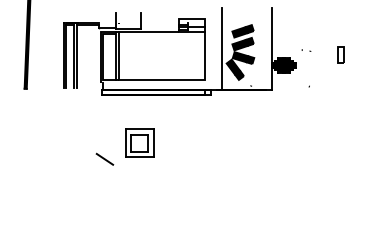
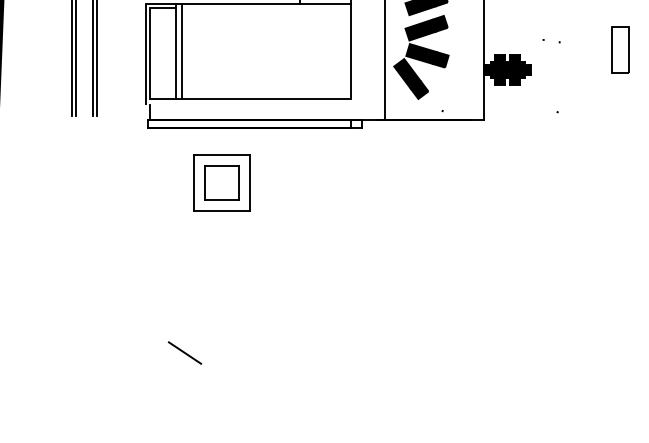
part: (340, 54) -> (619, 48), size x1.43
part: (139, 142) -> (221, 181), moved
line: (104, 158) -> (184, 351), moved

